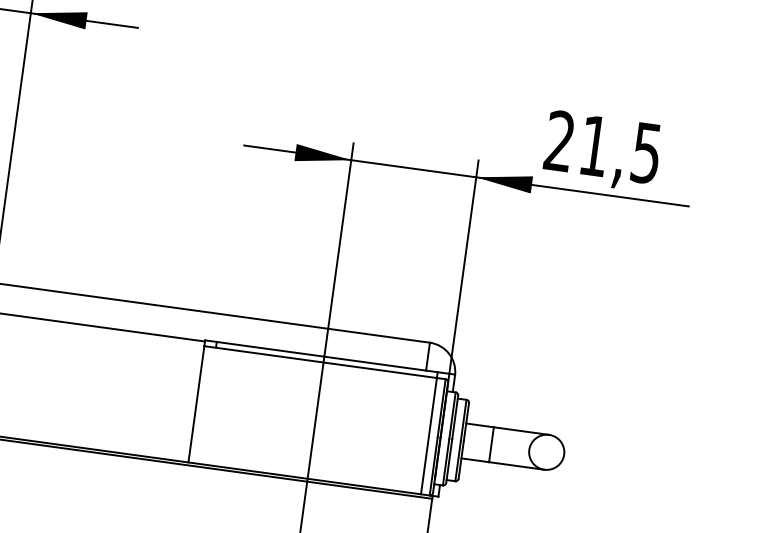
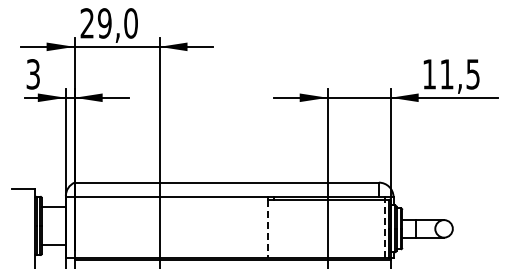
text: (557, 141) -> (428, 74), 21,5 -> 11,5
line: (195, 405) -> (267, 229), solid -> dashed
line: (428, 435) -> (384, 228), solid -> dashed

